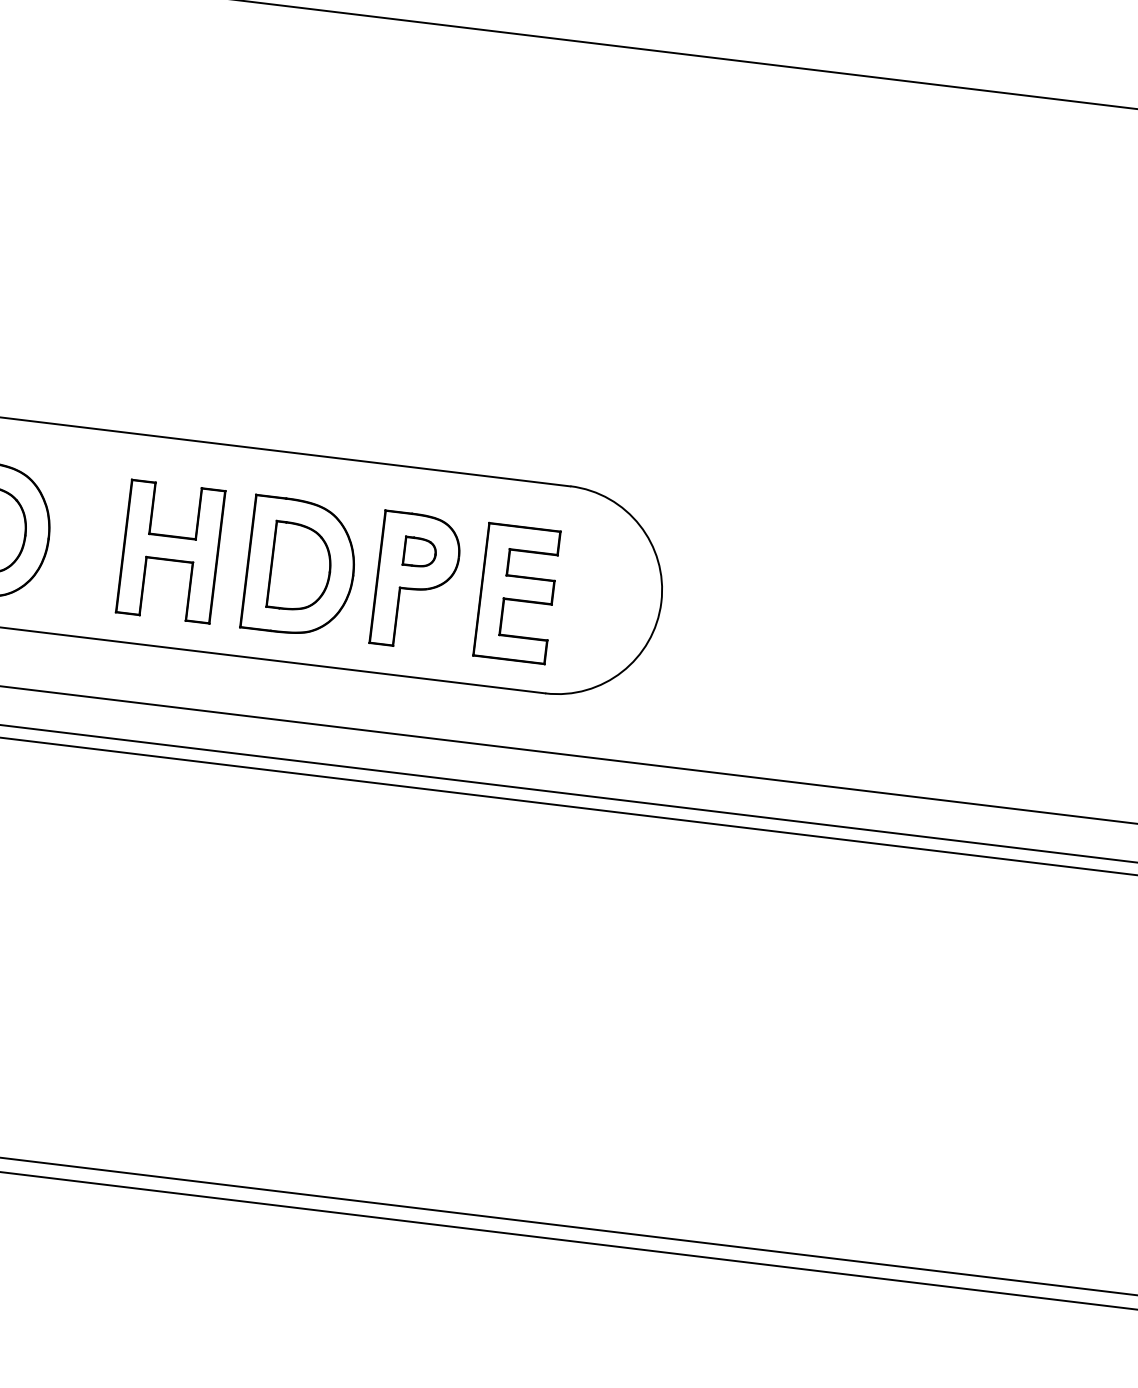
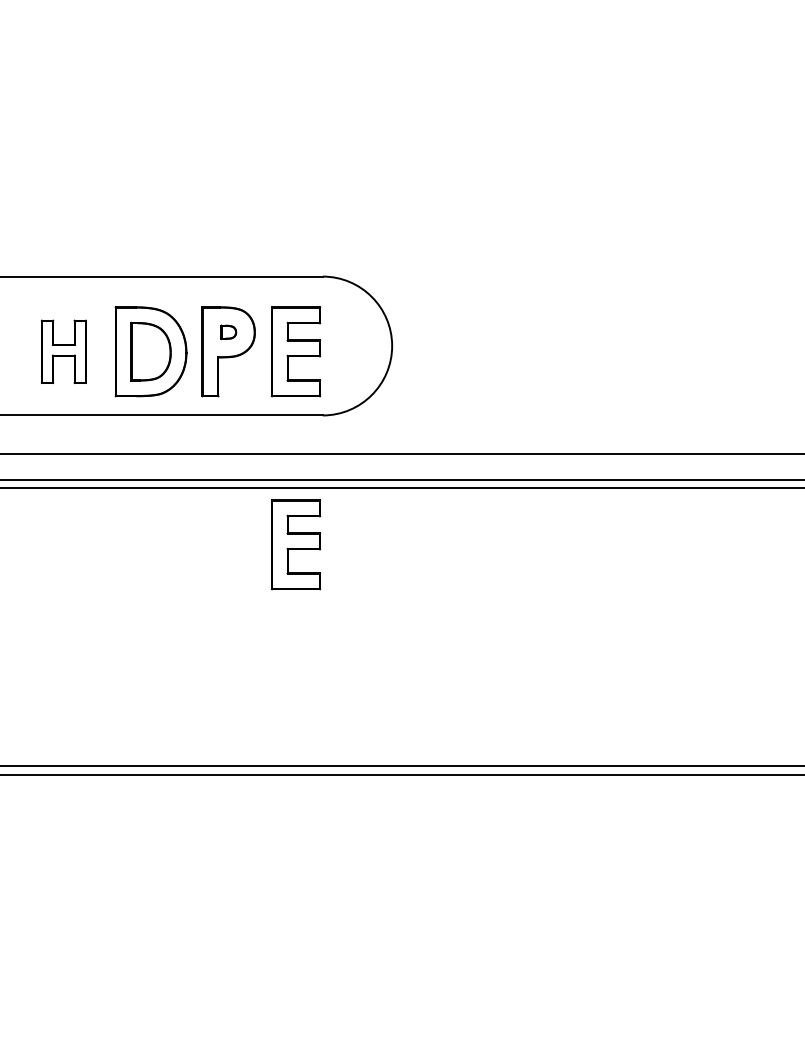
part: (170, 551) -> (63, 351), size x0.7
part: (419, 551) -> (228, 331), size x0.7
part: (482, 881) -> (296, 544), added

